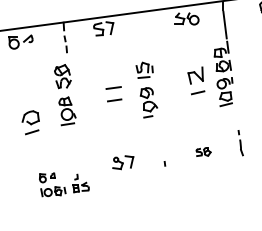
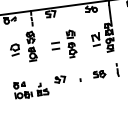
part: (29, 121) -> (14, 49), moved
part: (203, 152) -> (99, 74), size x1.67
part: (64, 185) -> (31, 90), size x1.43

